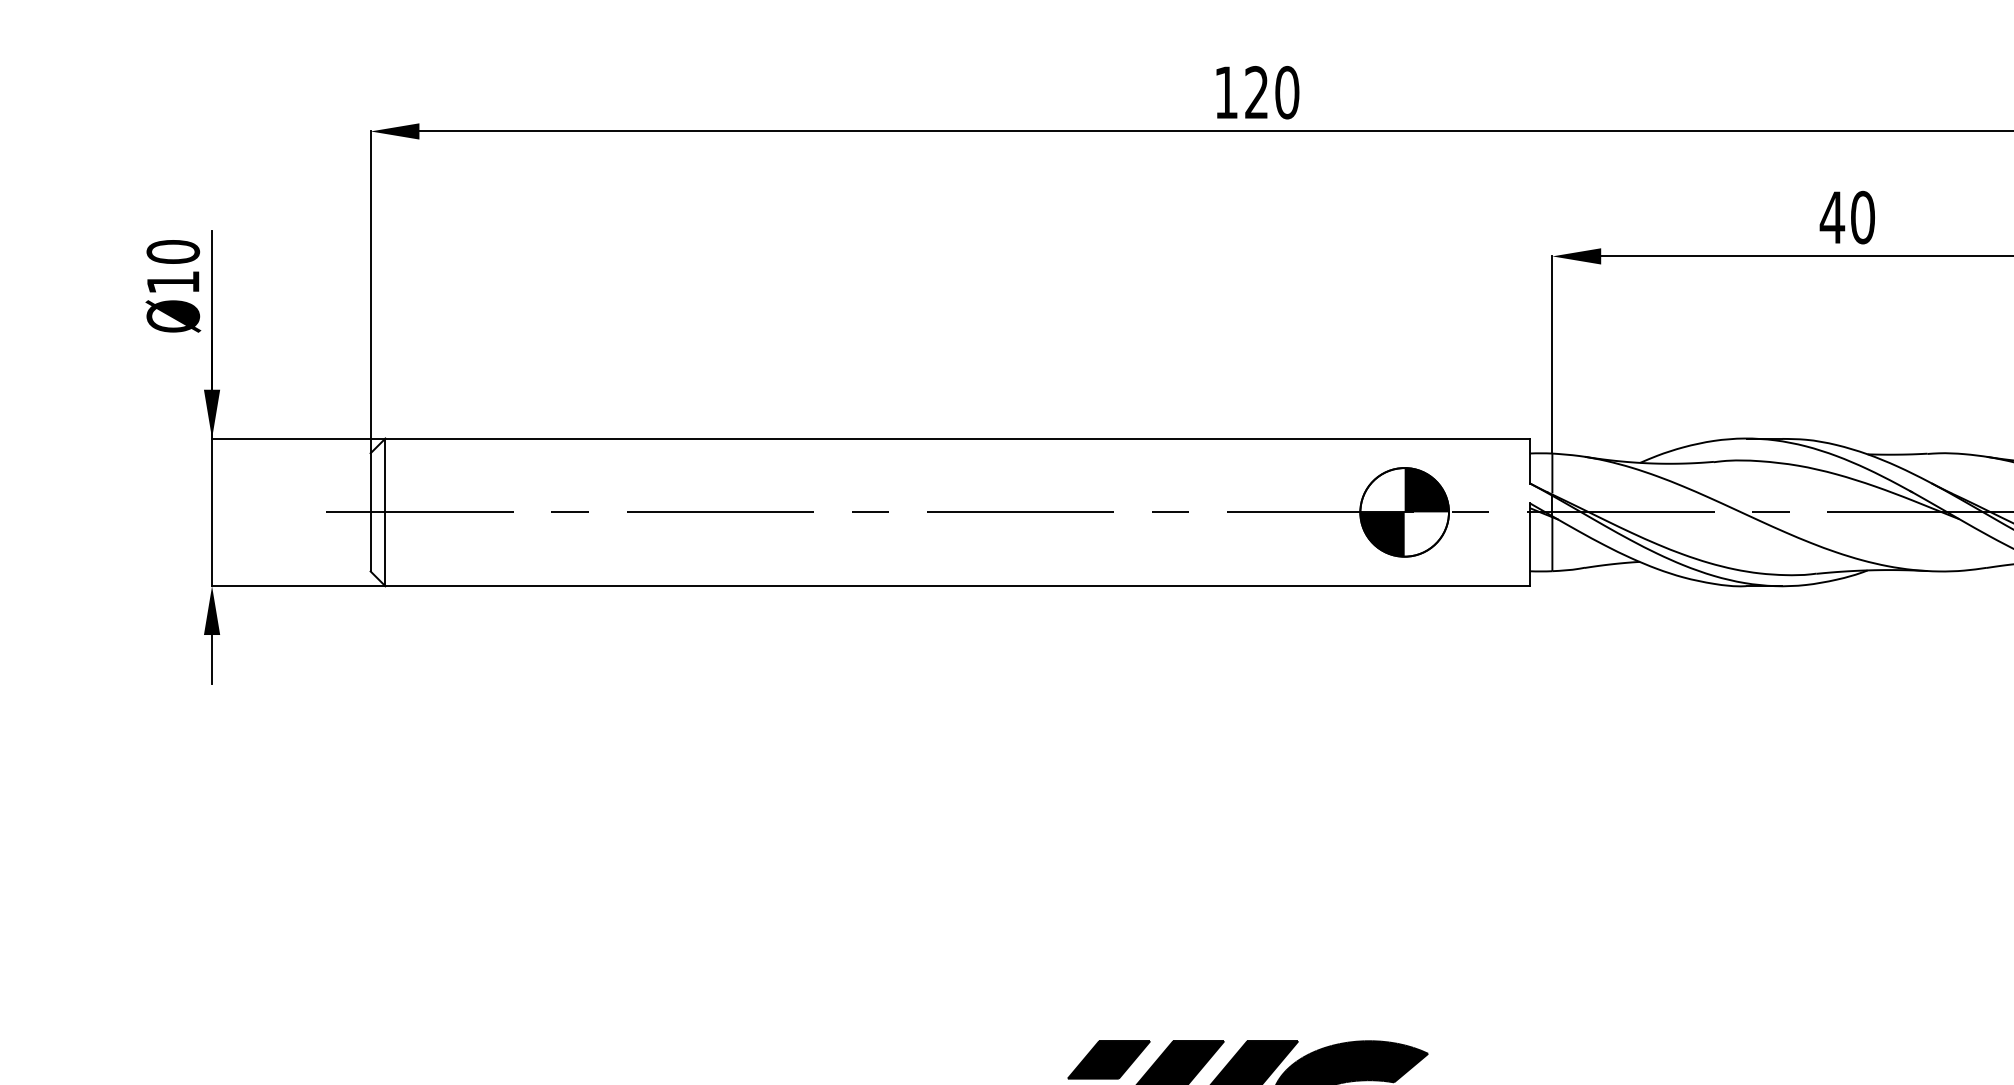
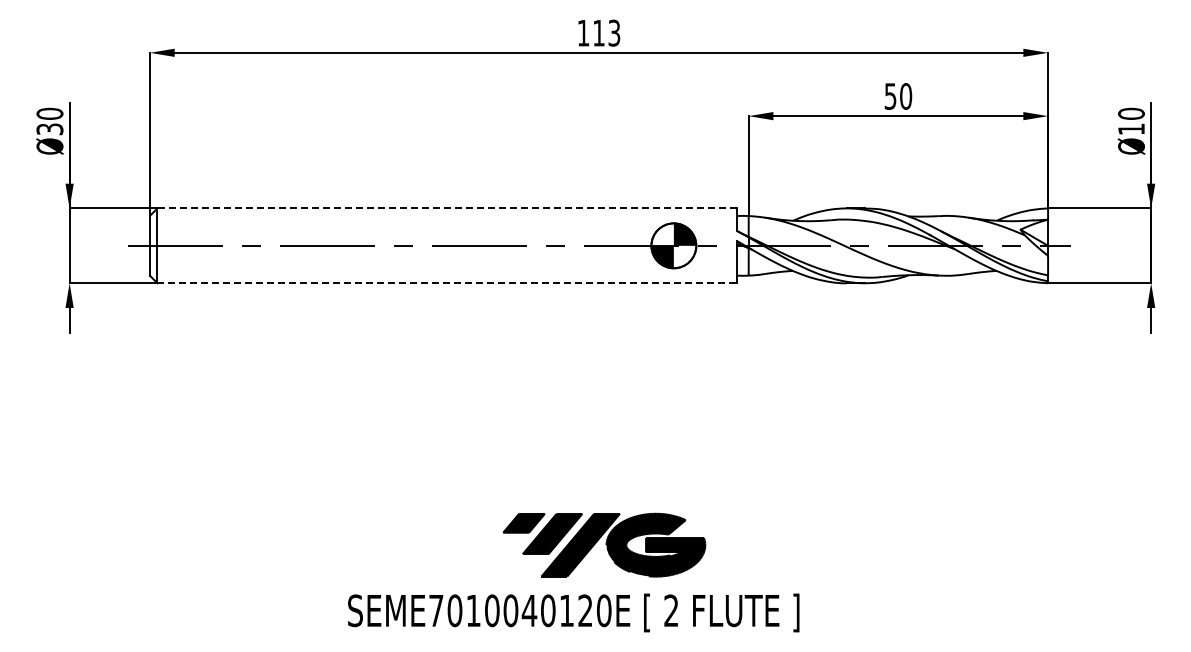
text: (1271, 91) -> (606, 32), 120 -> 113
text: (1832, 217) -> (890, 96), 40 -> 50
text: (172, 282) -> (49, 129), Ø10 -> Ø30
line: (957, 438) -> (447, 208), solid -> dashed
line: (957, 586) -> (447, 283), solid -> dashed

